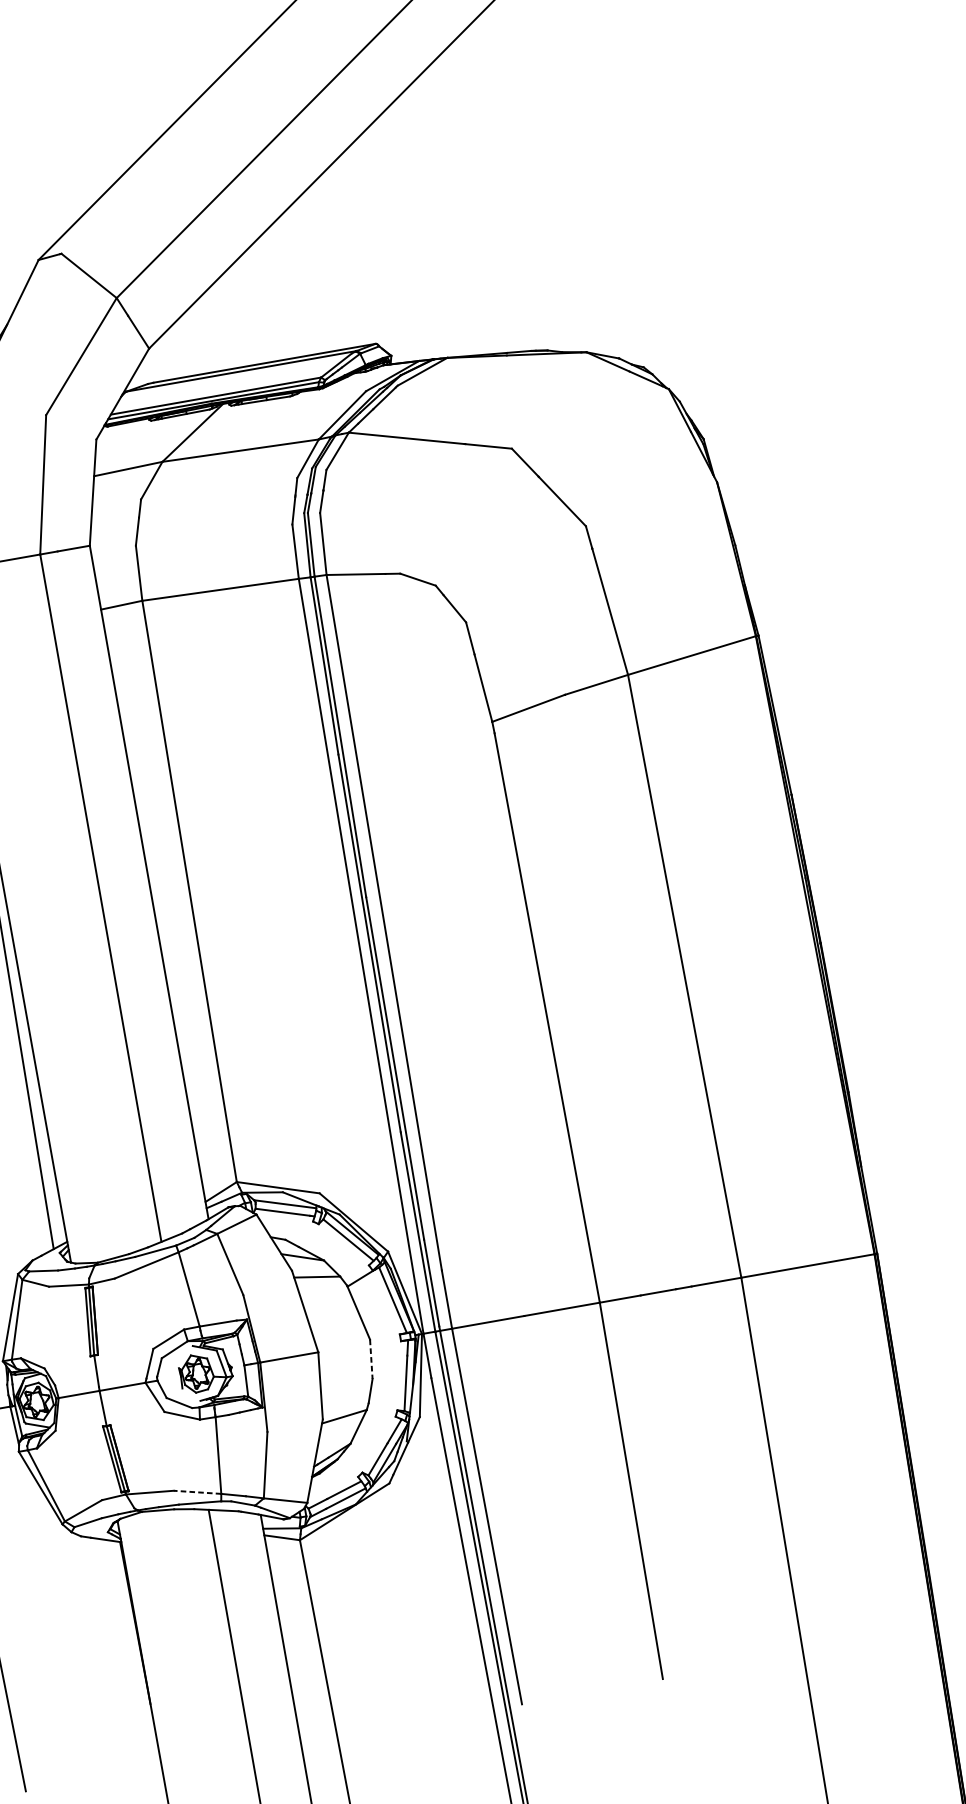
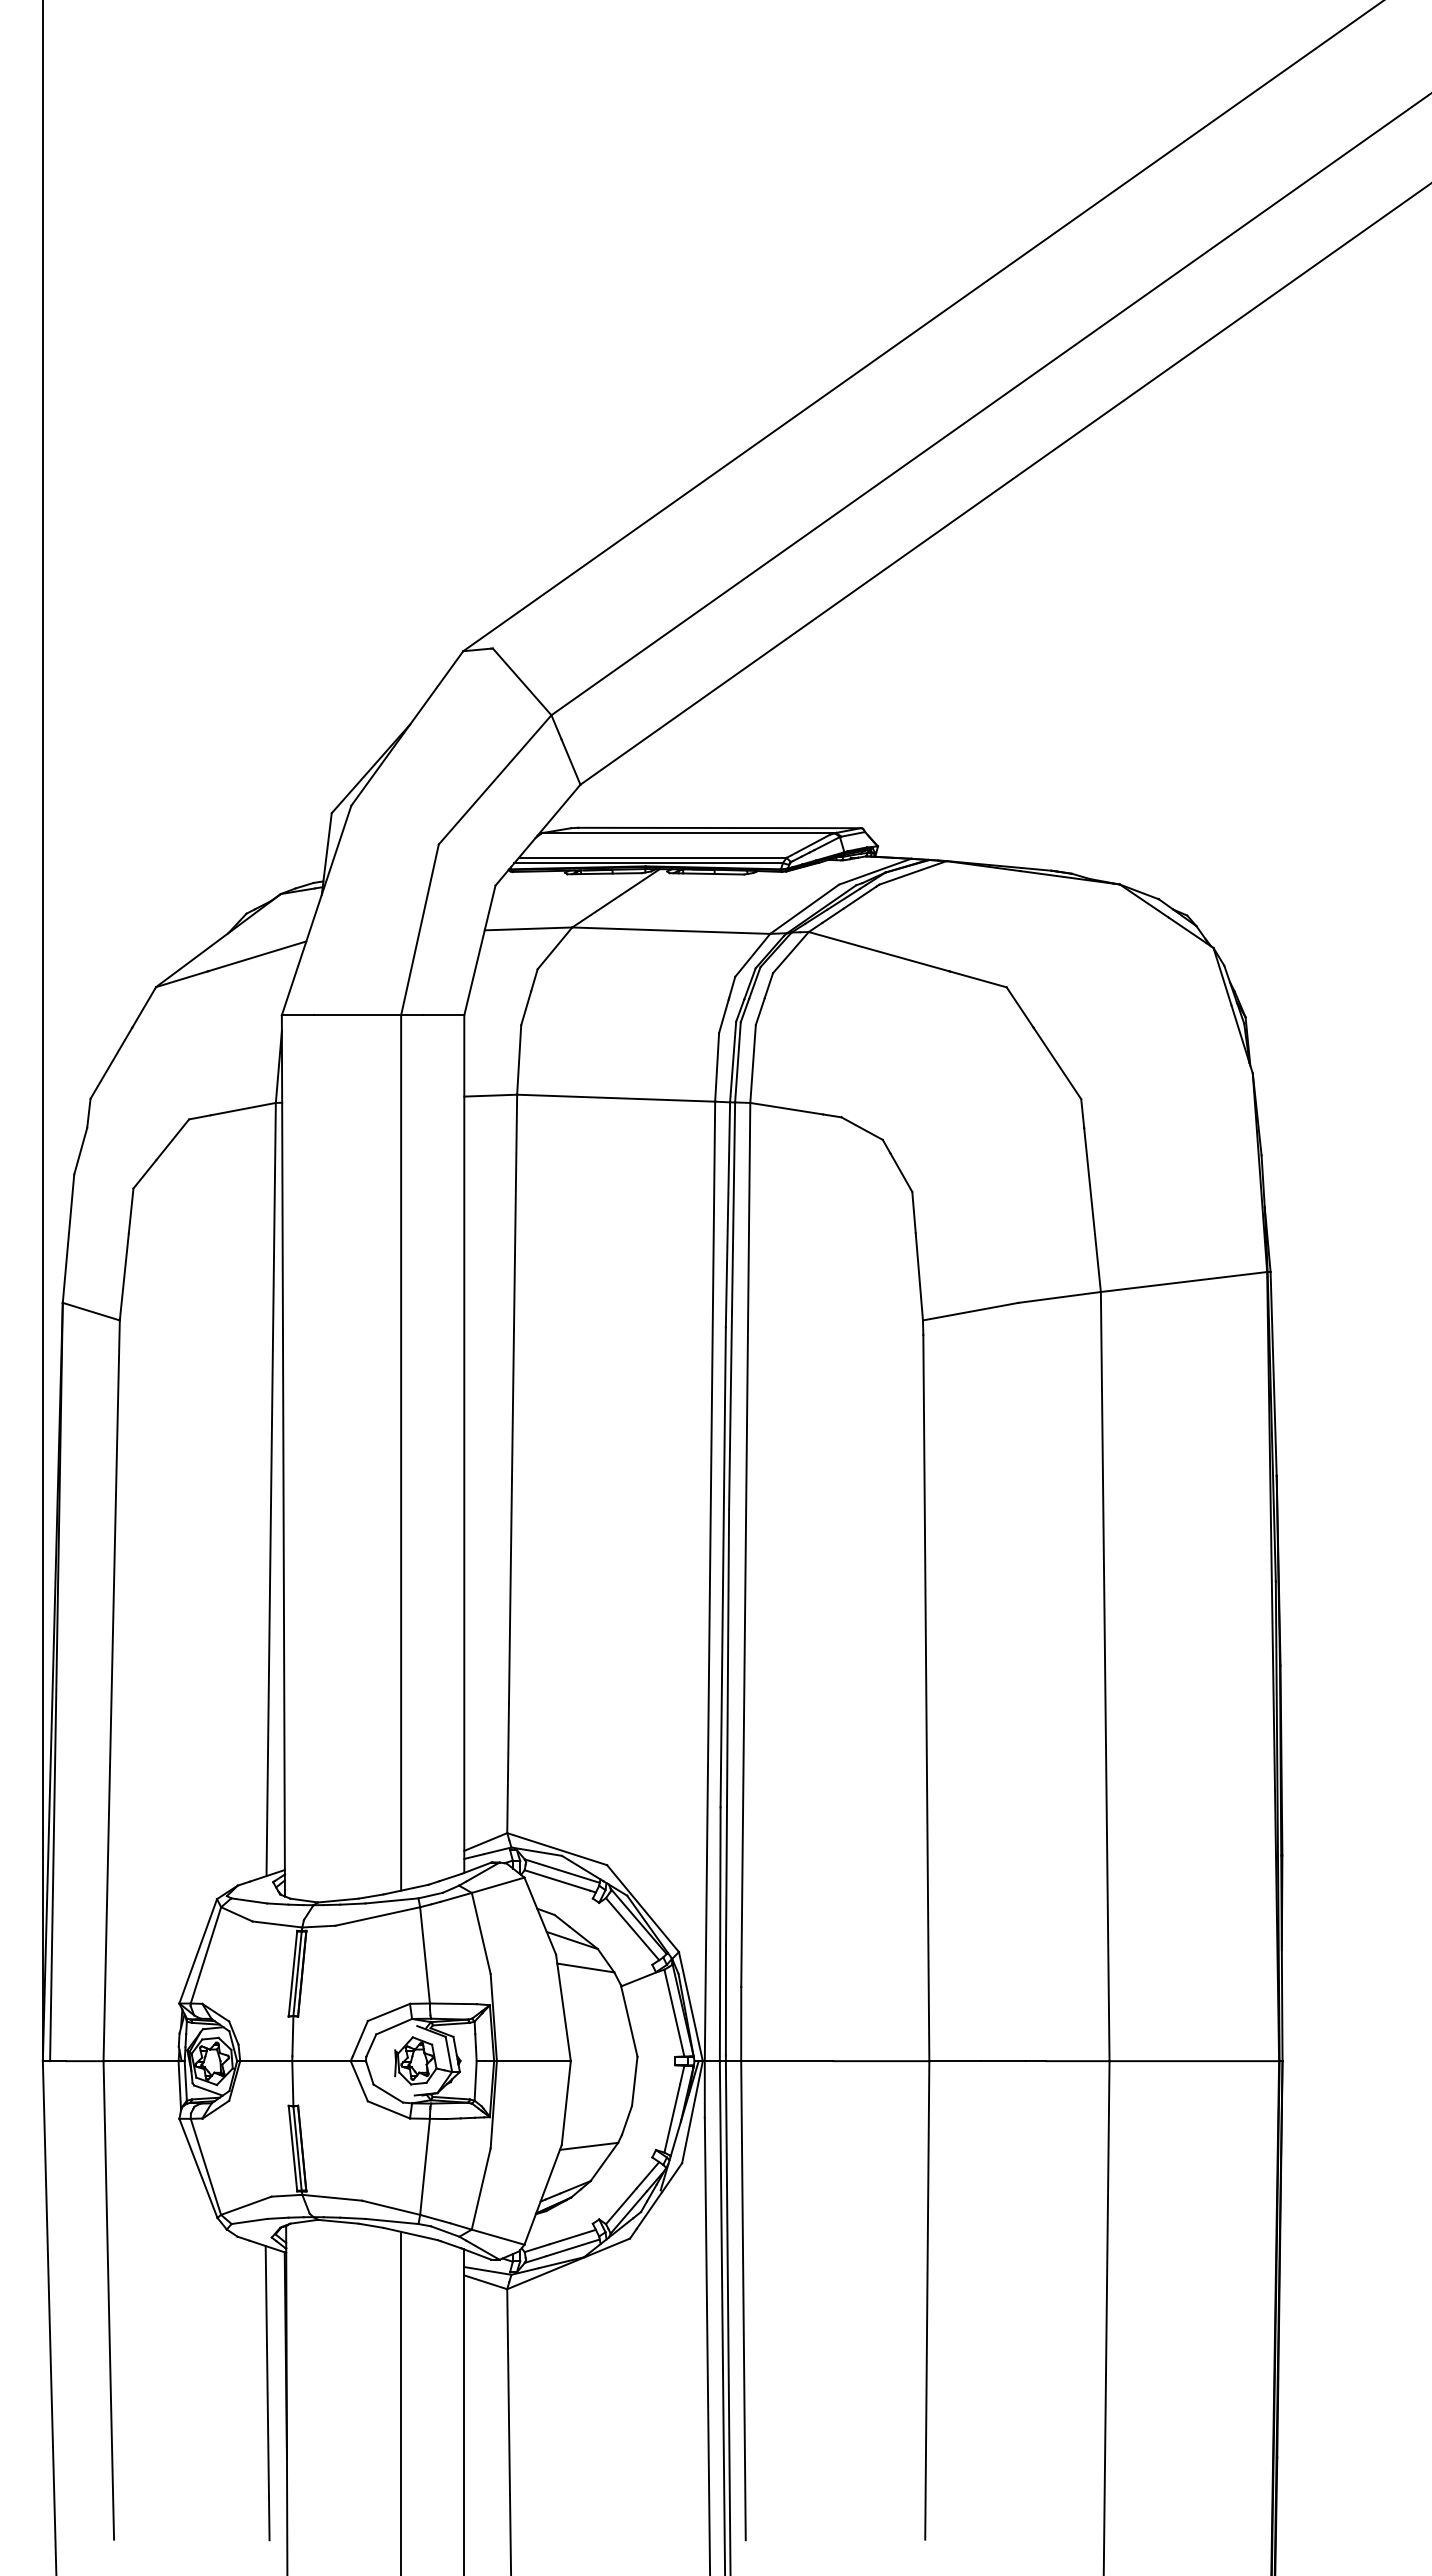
line: (371, 1359) -> (634, 2081), dashed -> solid
line: (197, 1492) -> (391, 2207), dashed -> solid
line: (126, 1655) -> (267, 2393), added

